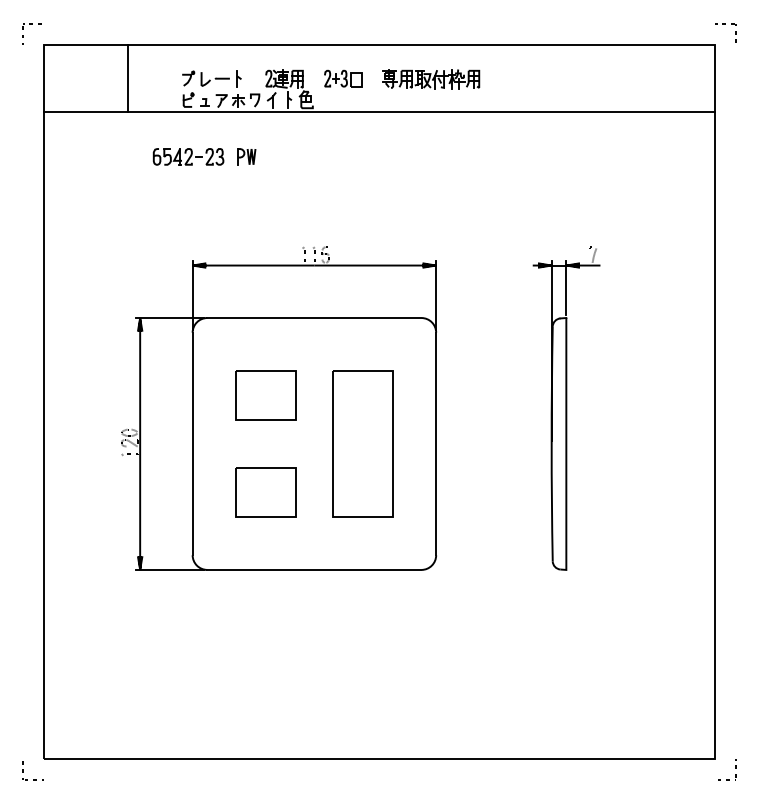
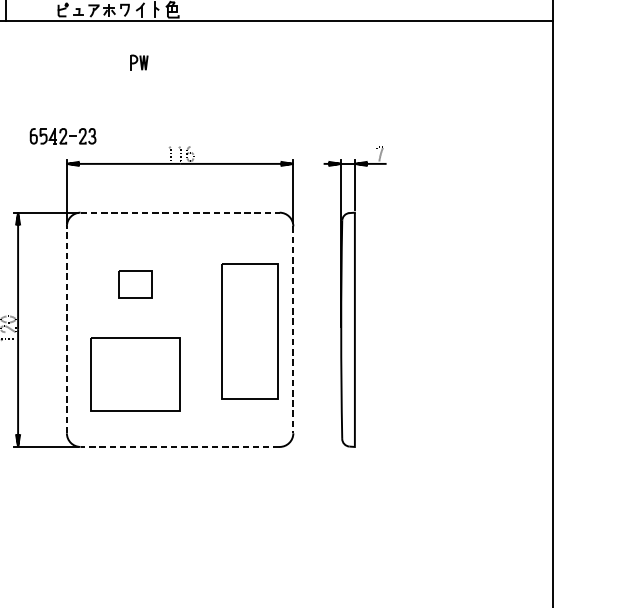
part: (188, 156) -> (63, 135), moved
part: (246, 156) -> (139, 62), moved
line: (314, 318) -> (180, 213), solid -> dashed
part: (265, 395) -> (134, 284), size x0.6
part: (566, 408) -> (355, 296), moved
line: (192, 443) -> (66, 329), solid -> dashed
part: (362, 443) -> (249, 331), moved
line: (436, 444) -> (293, 330), solid -> dashed
part: (265, 492) -> (134, 374), size x1.6
line: (313, 569) -> (179, 446), solid -> dashed

